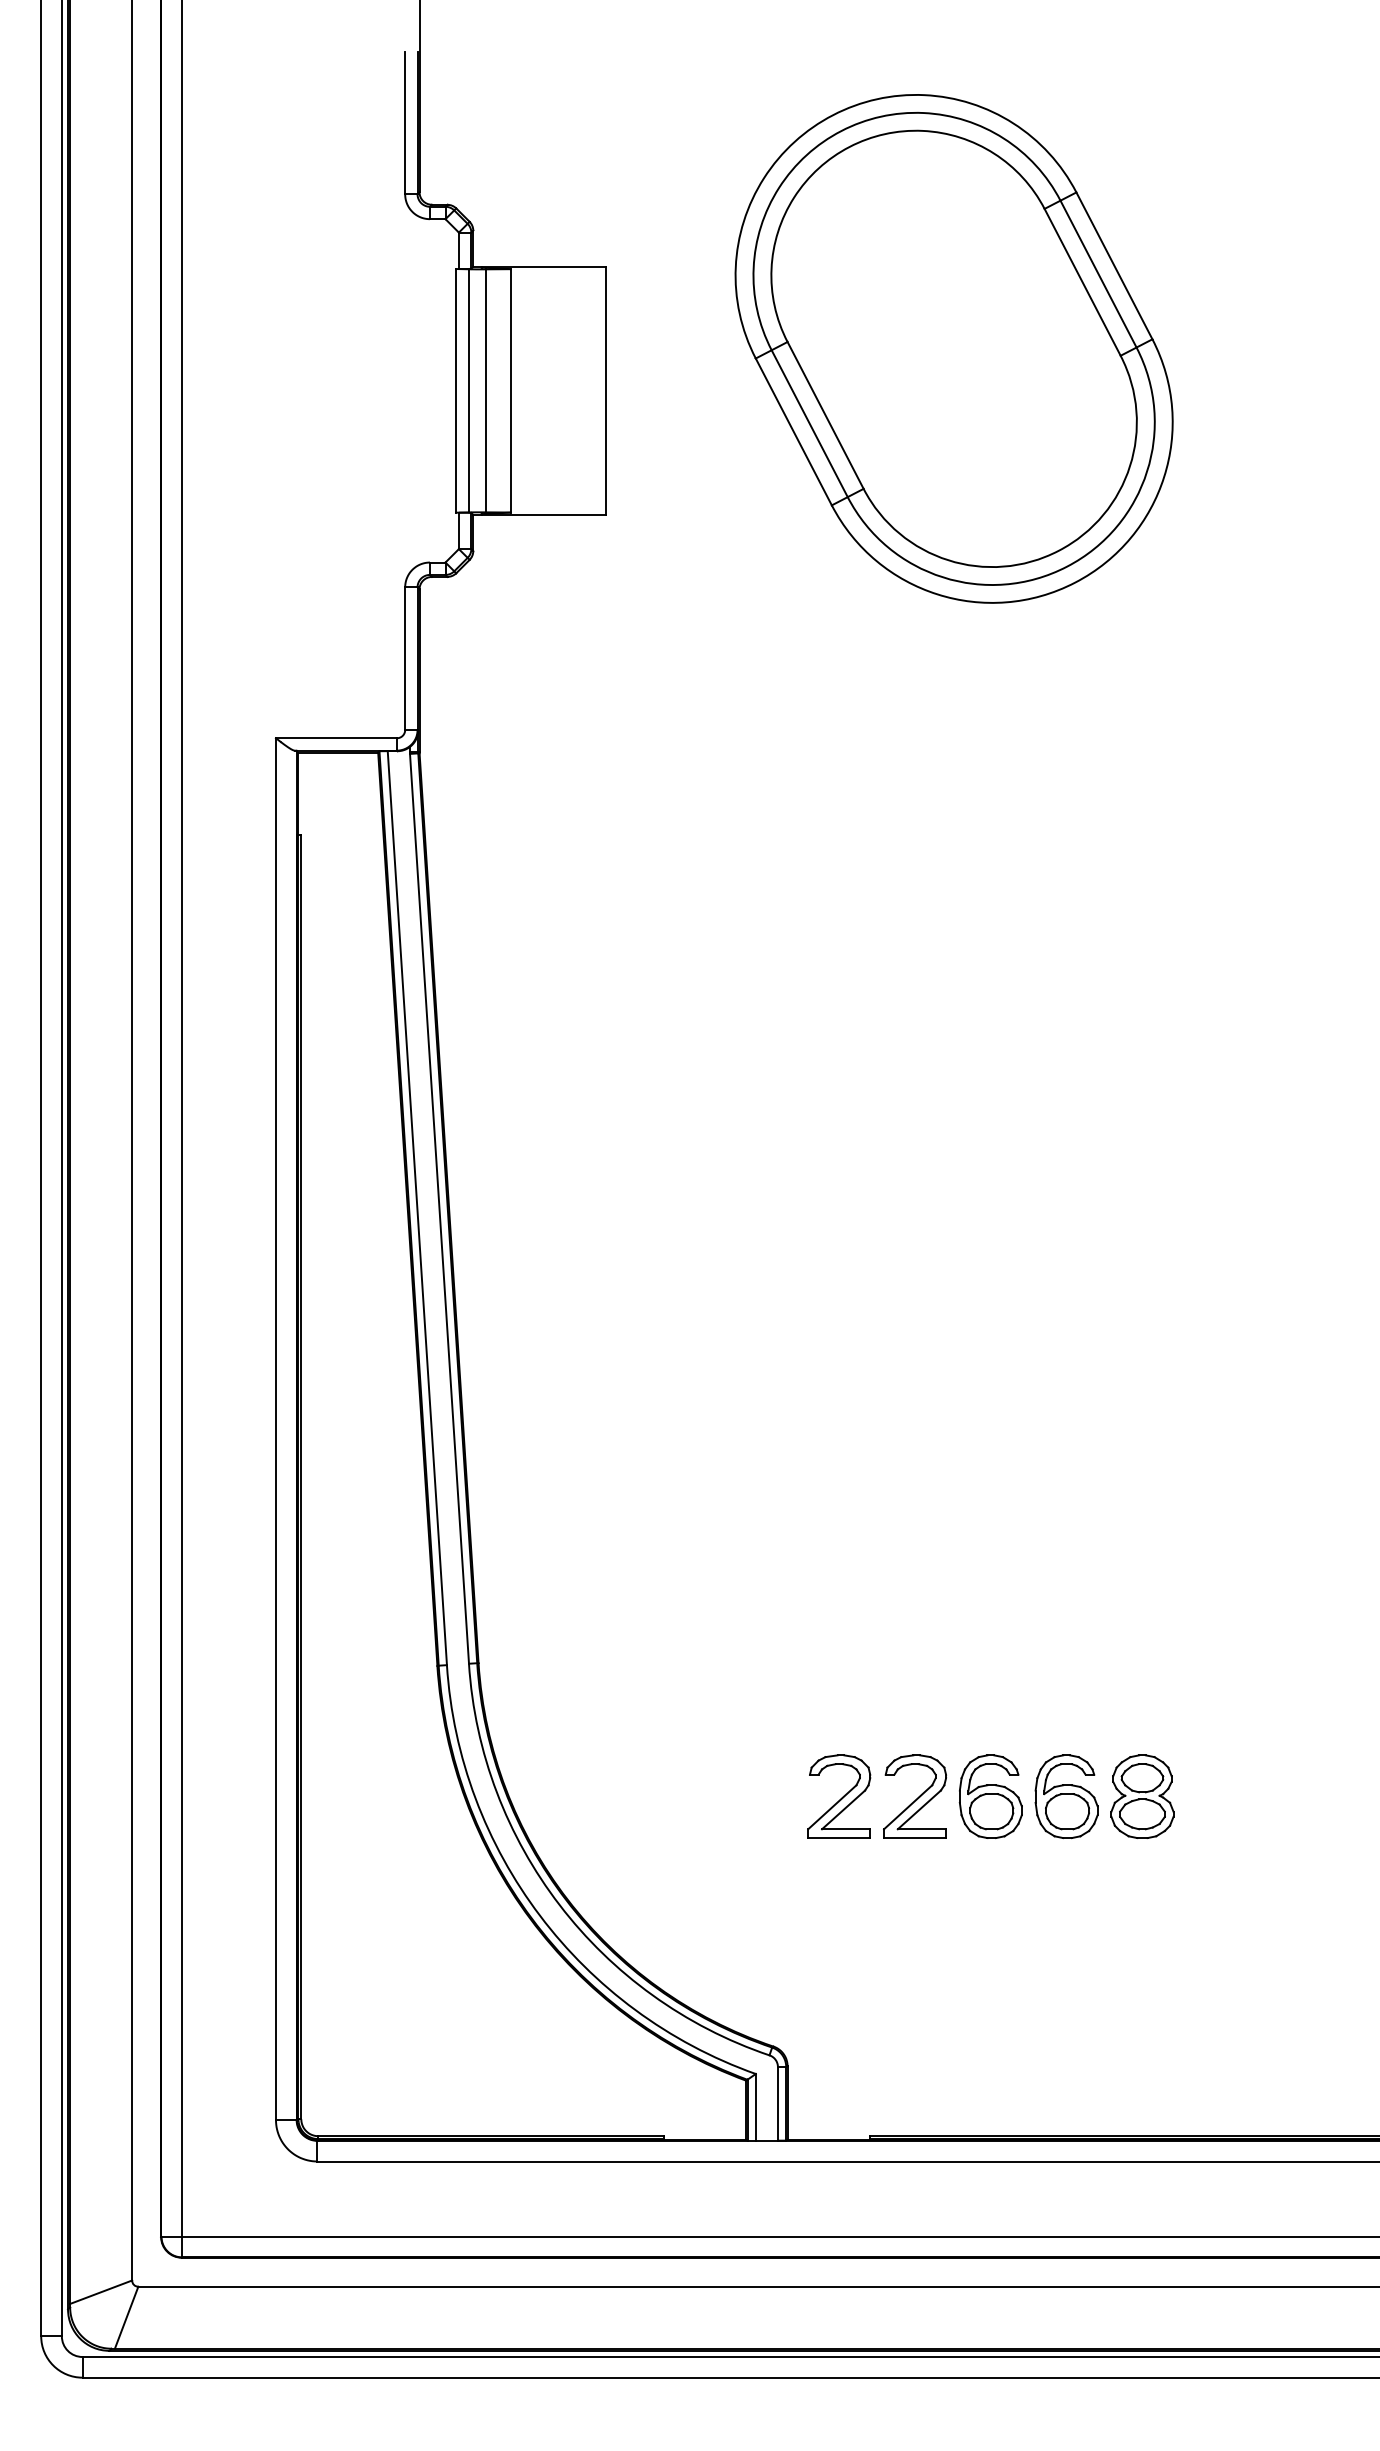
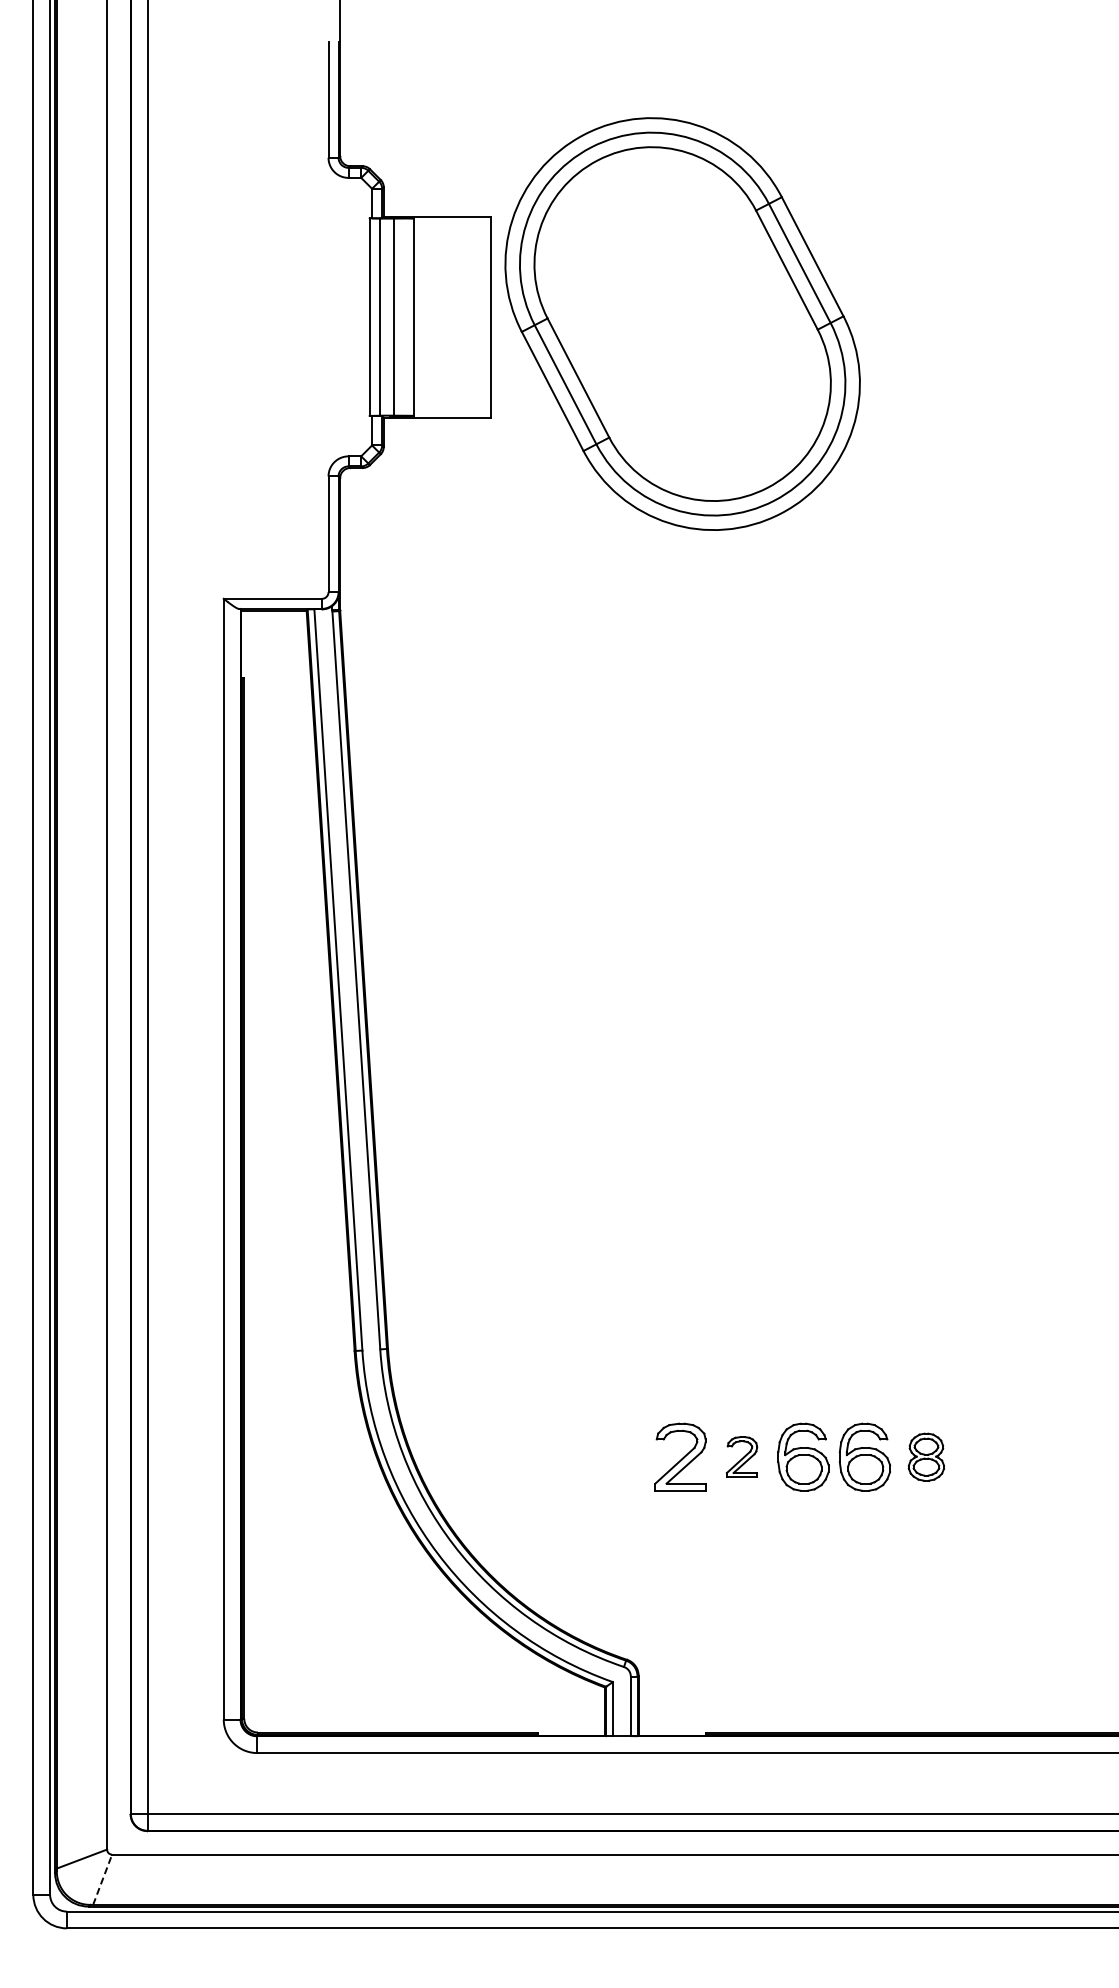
part: (953, 348) -> (682, 323), moved
part: (914, 1795) -> (741, 1456), size x0.6
part: (1142, 1795) -> (926, 1456), size x0.7
line: (126, 2317) -> (102, 1879), solid -> dashed

